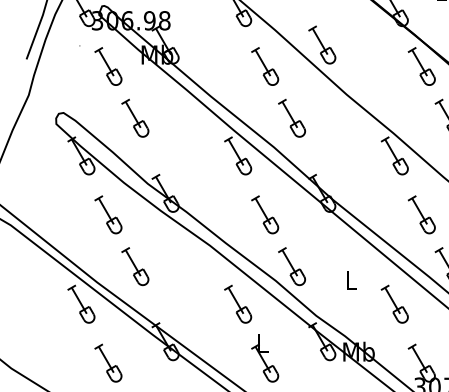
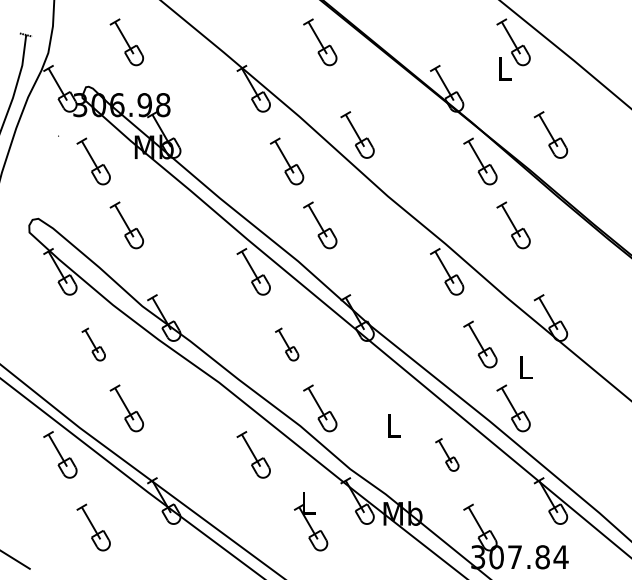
part: (108, 214) -> (93, 344), size x0.7
part: (264, 214) -> (286, 344), size x0.7
part: (395, 303) -> (447, 454), size x0.7
part: (264, 358) -> (310, 521), moved

